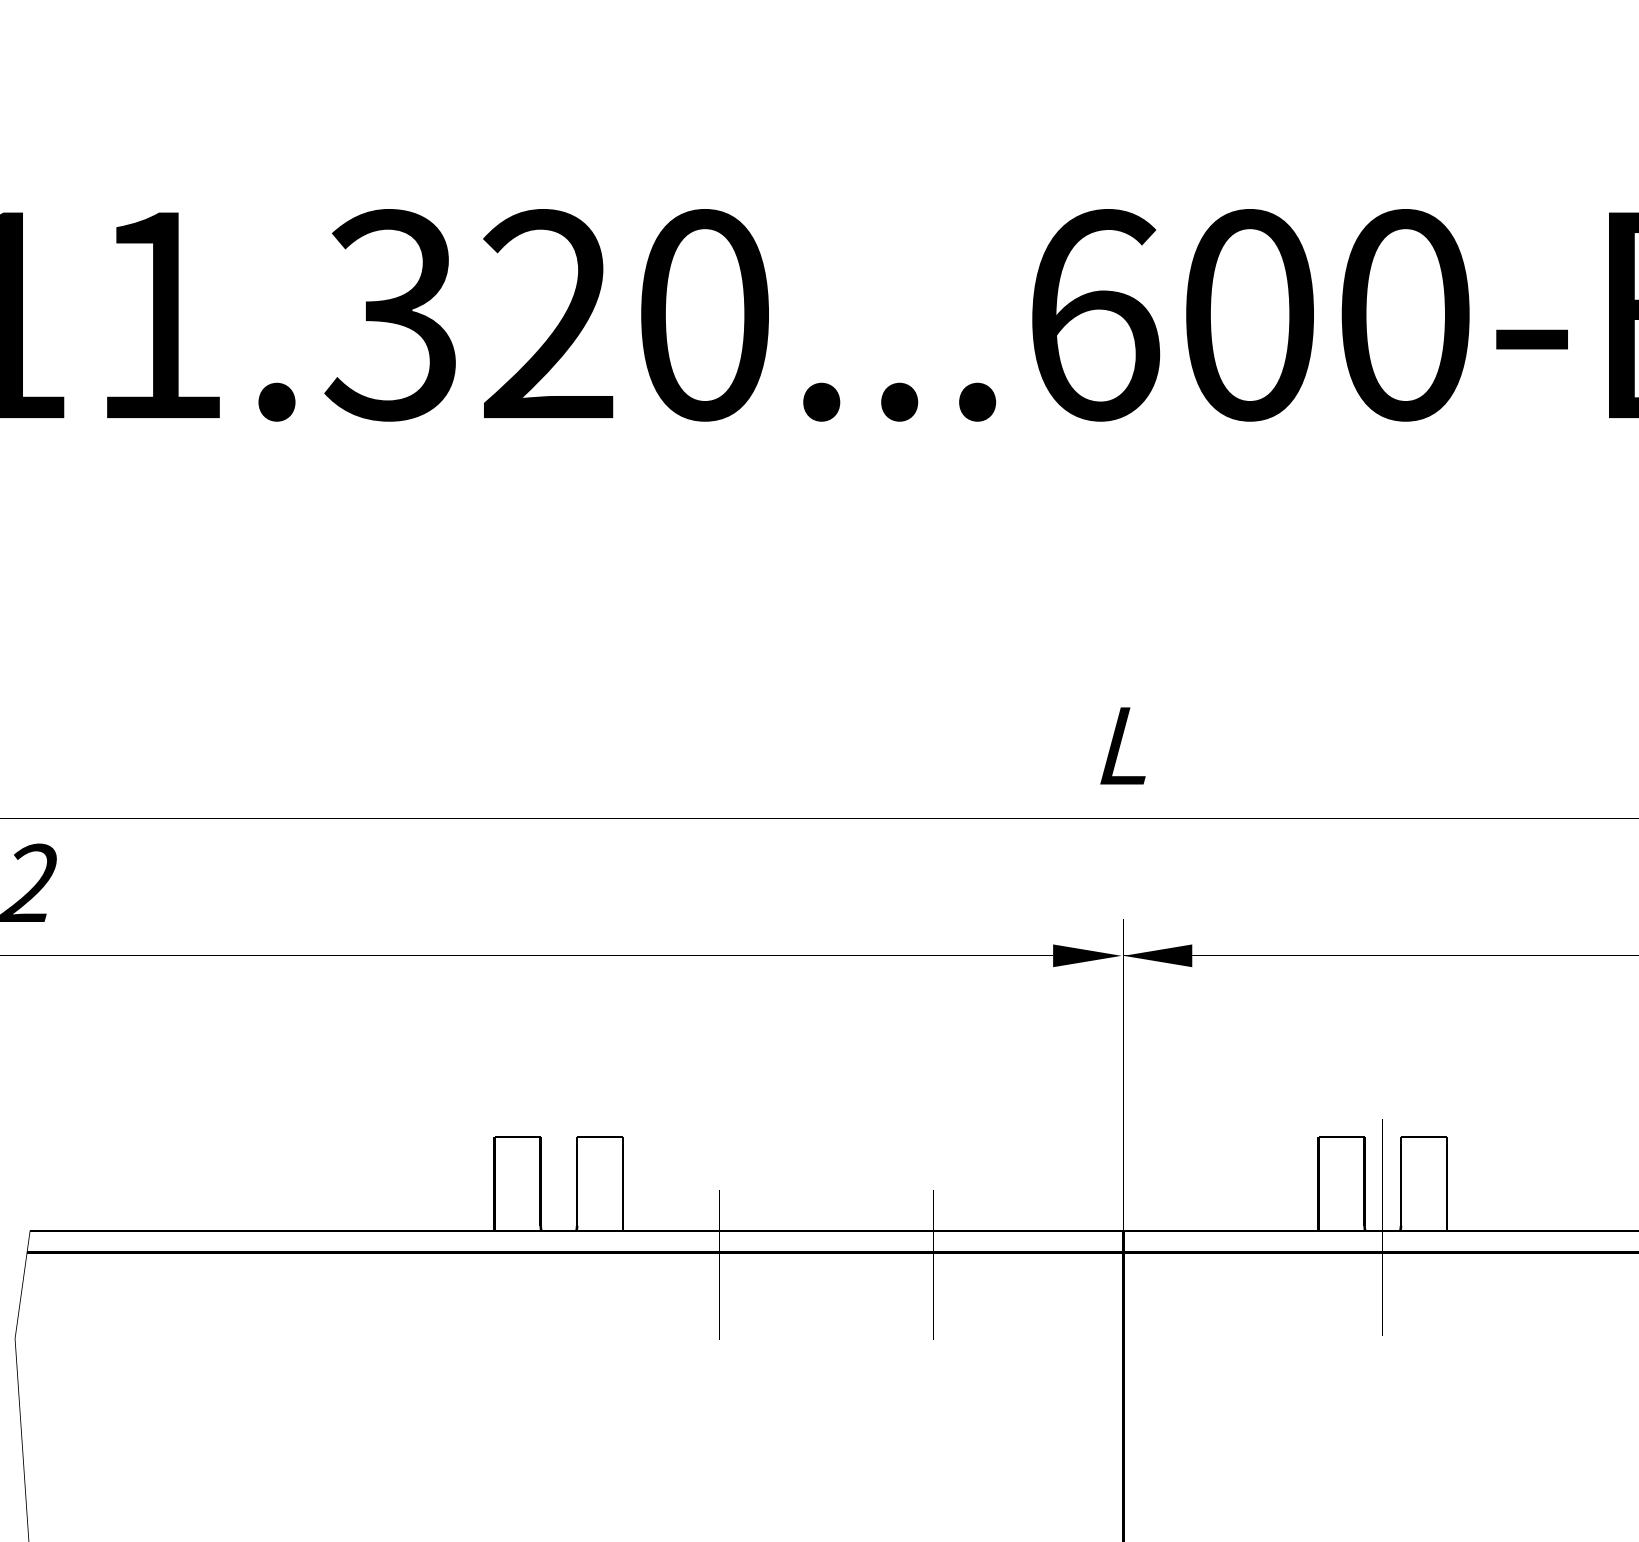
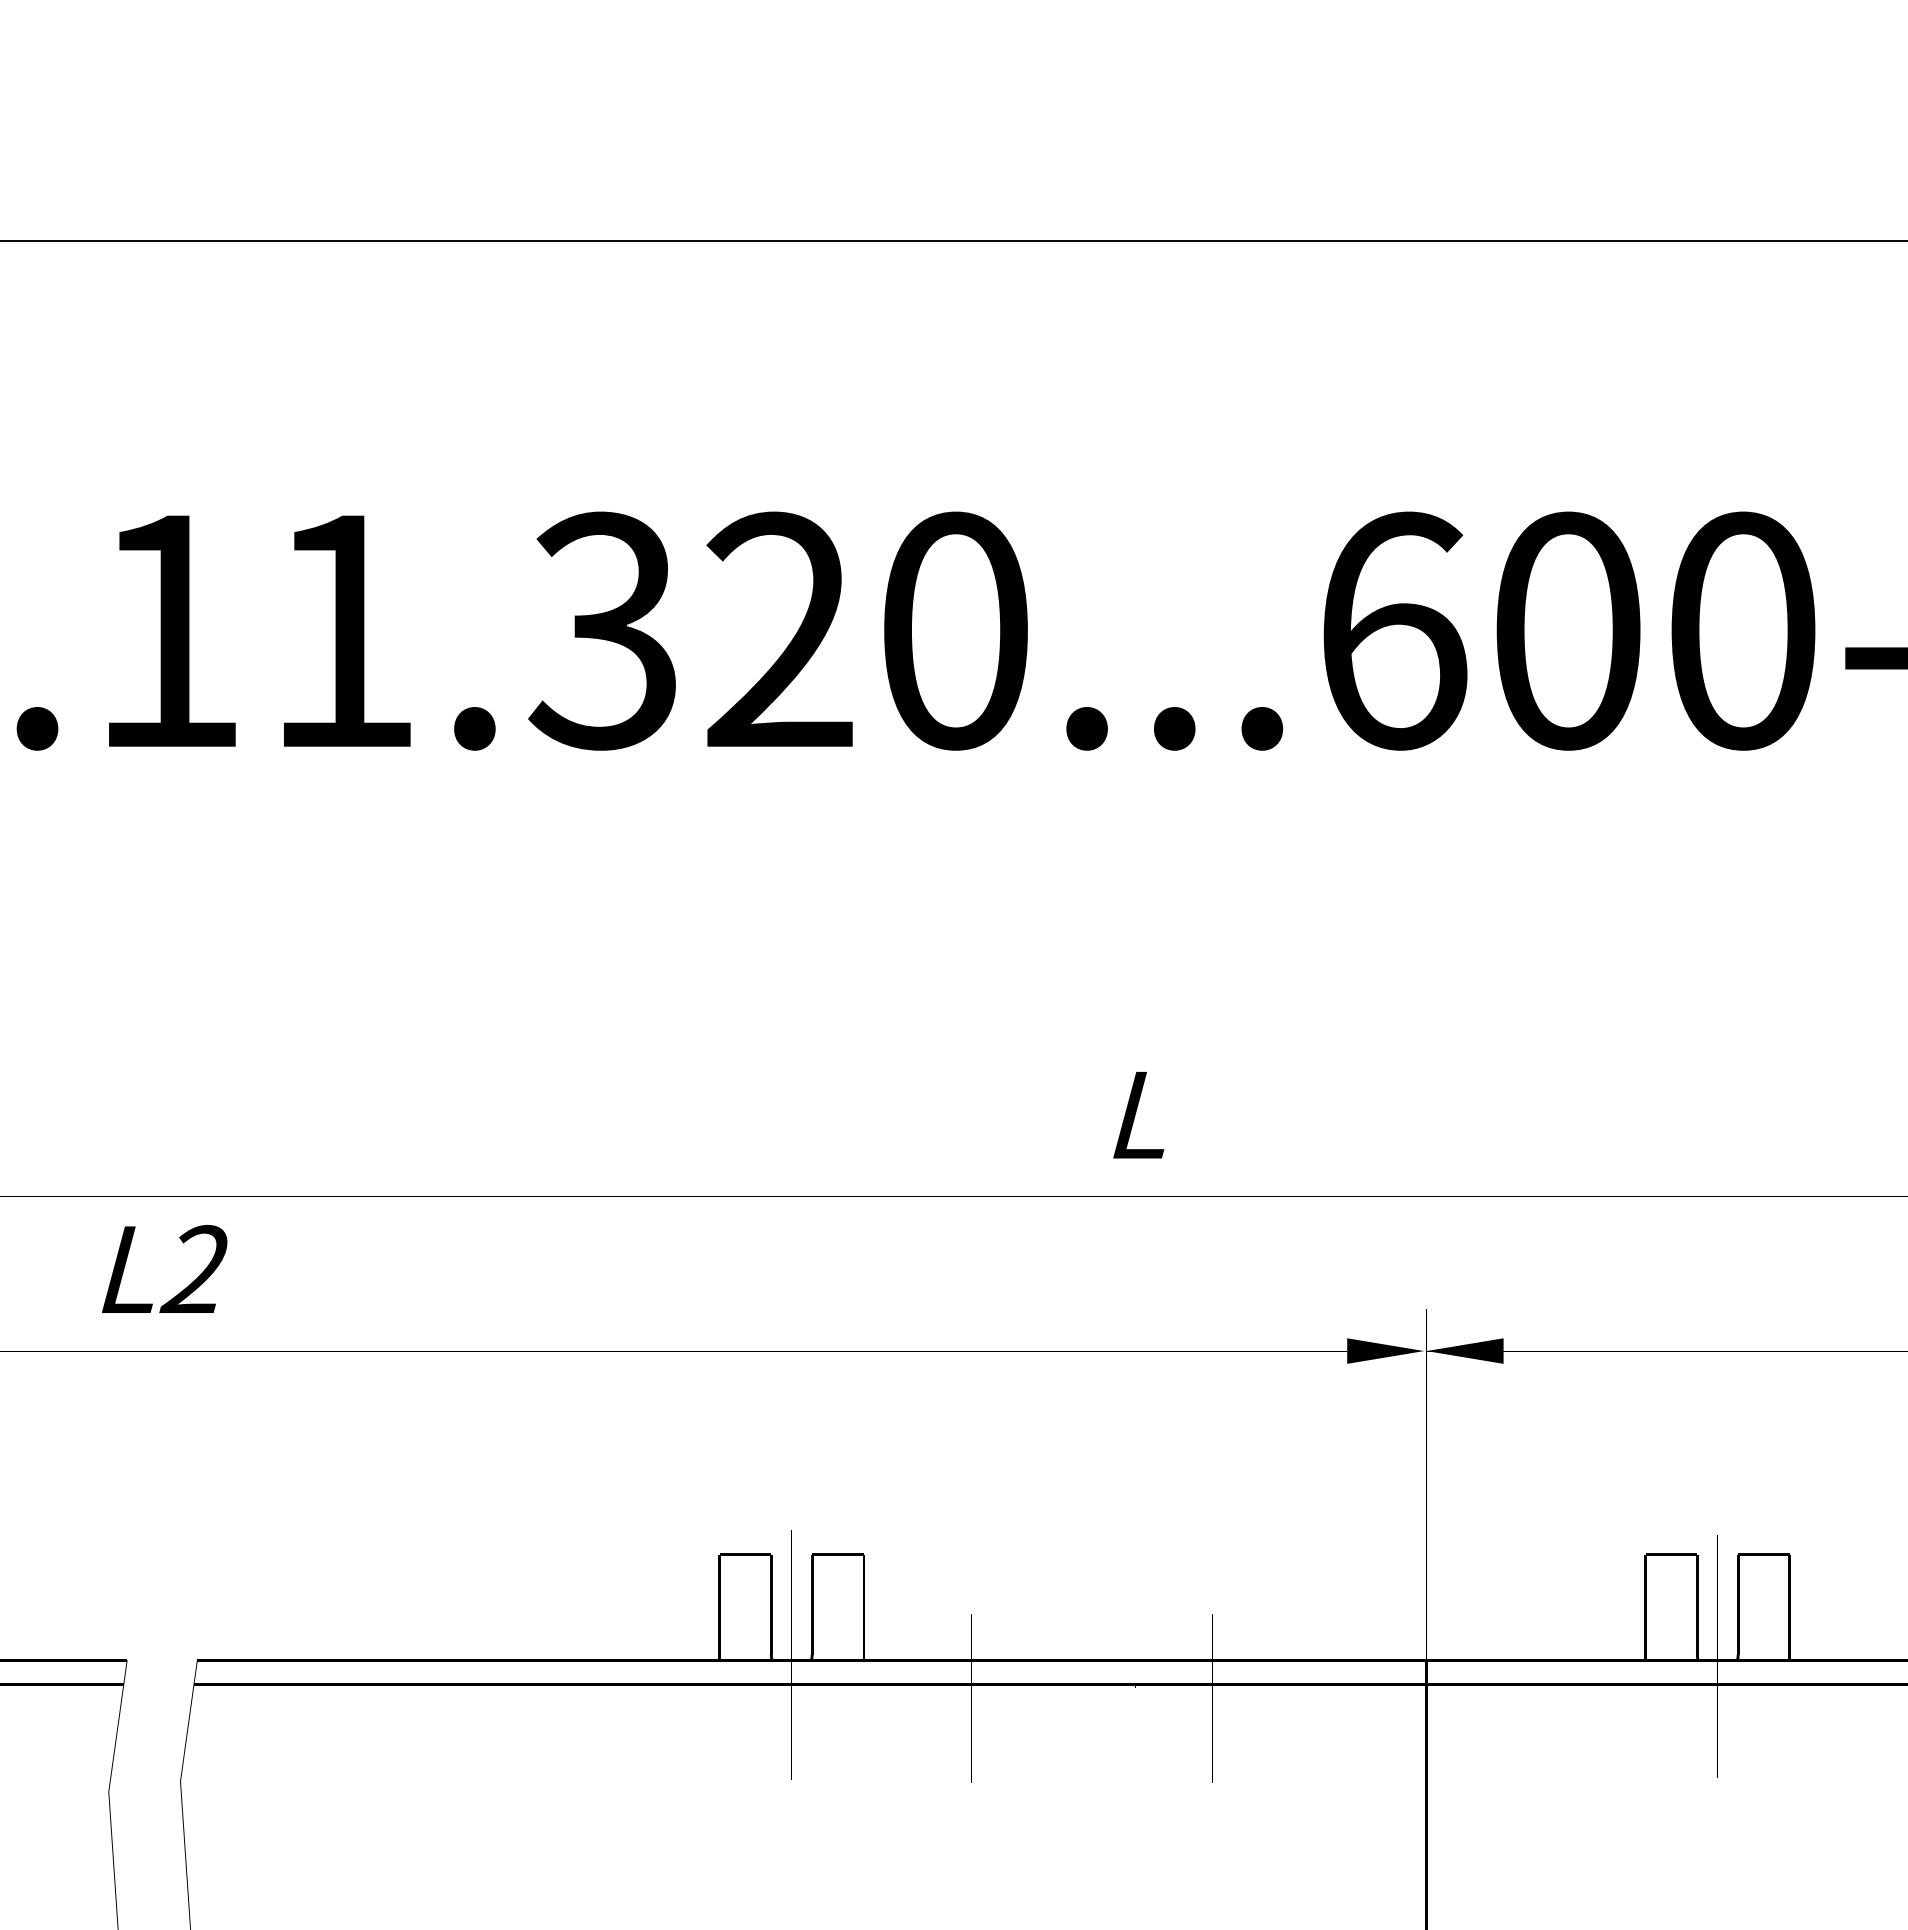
text: (1122, 746) -> (1138, 1115), moved

